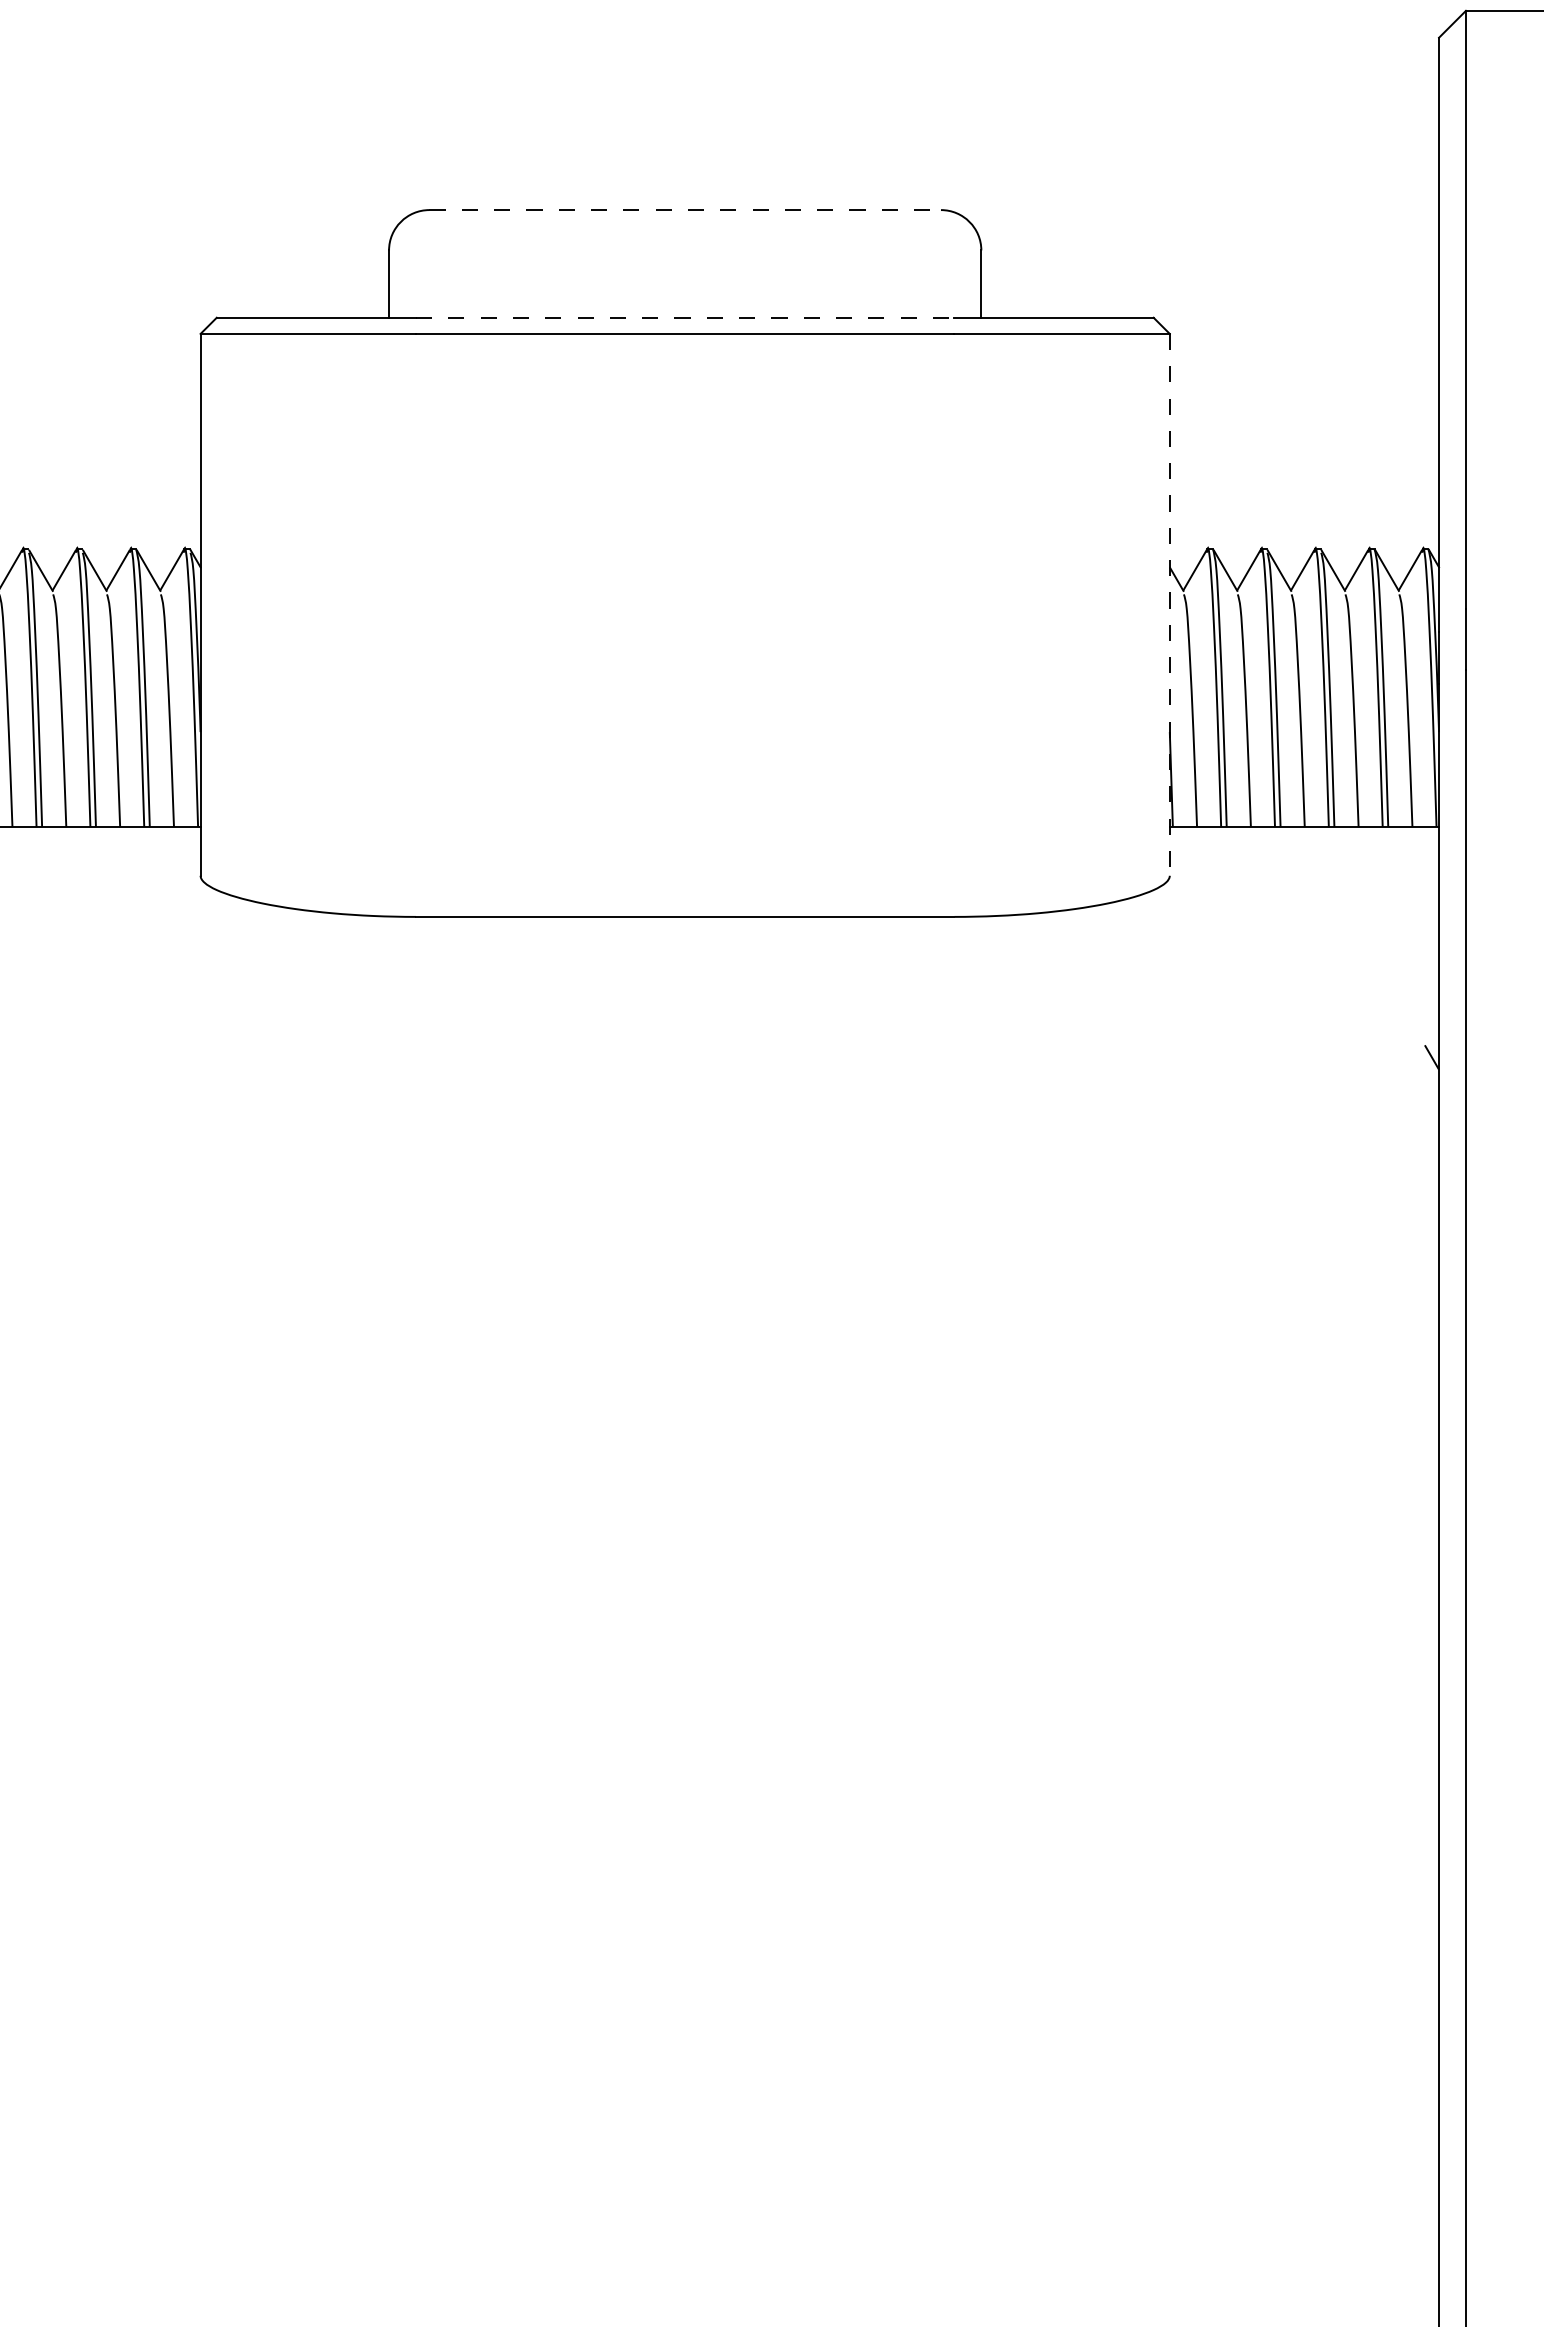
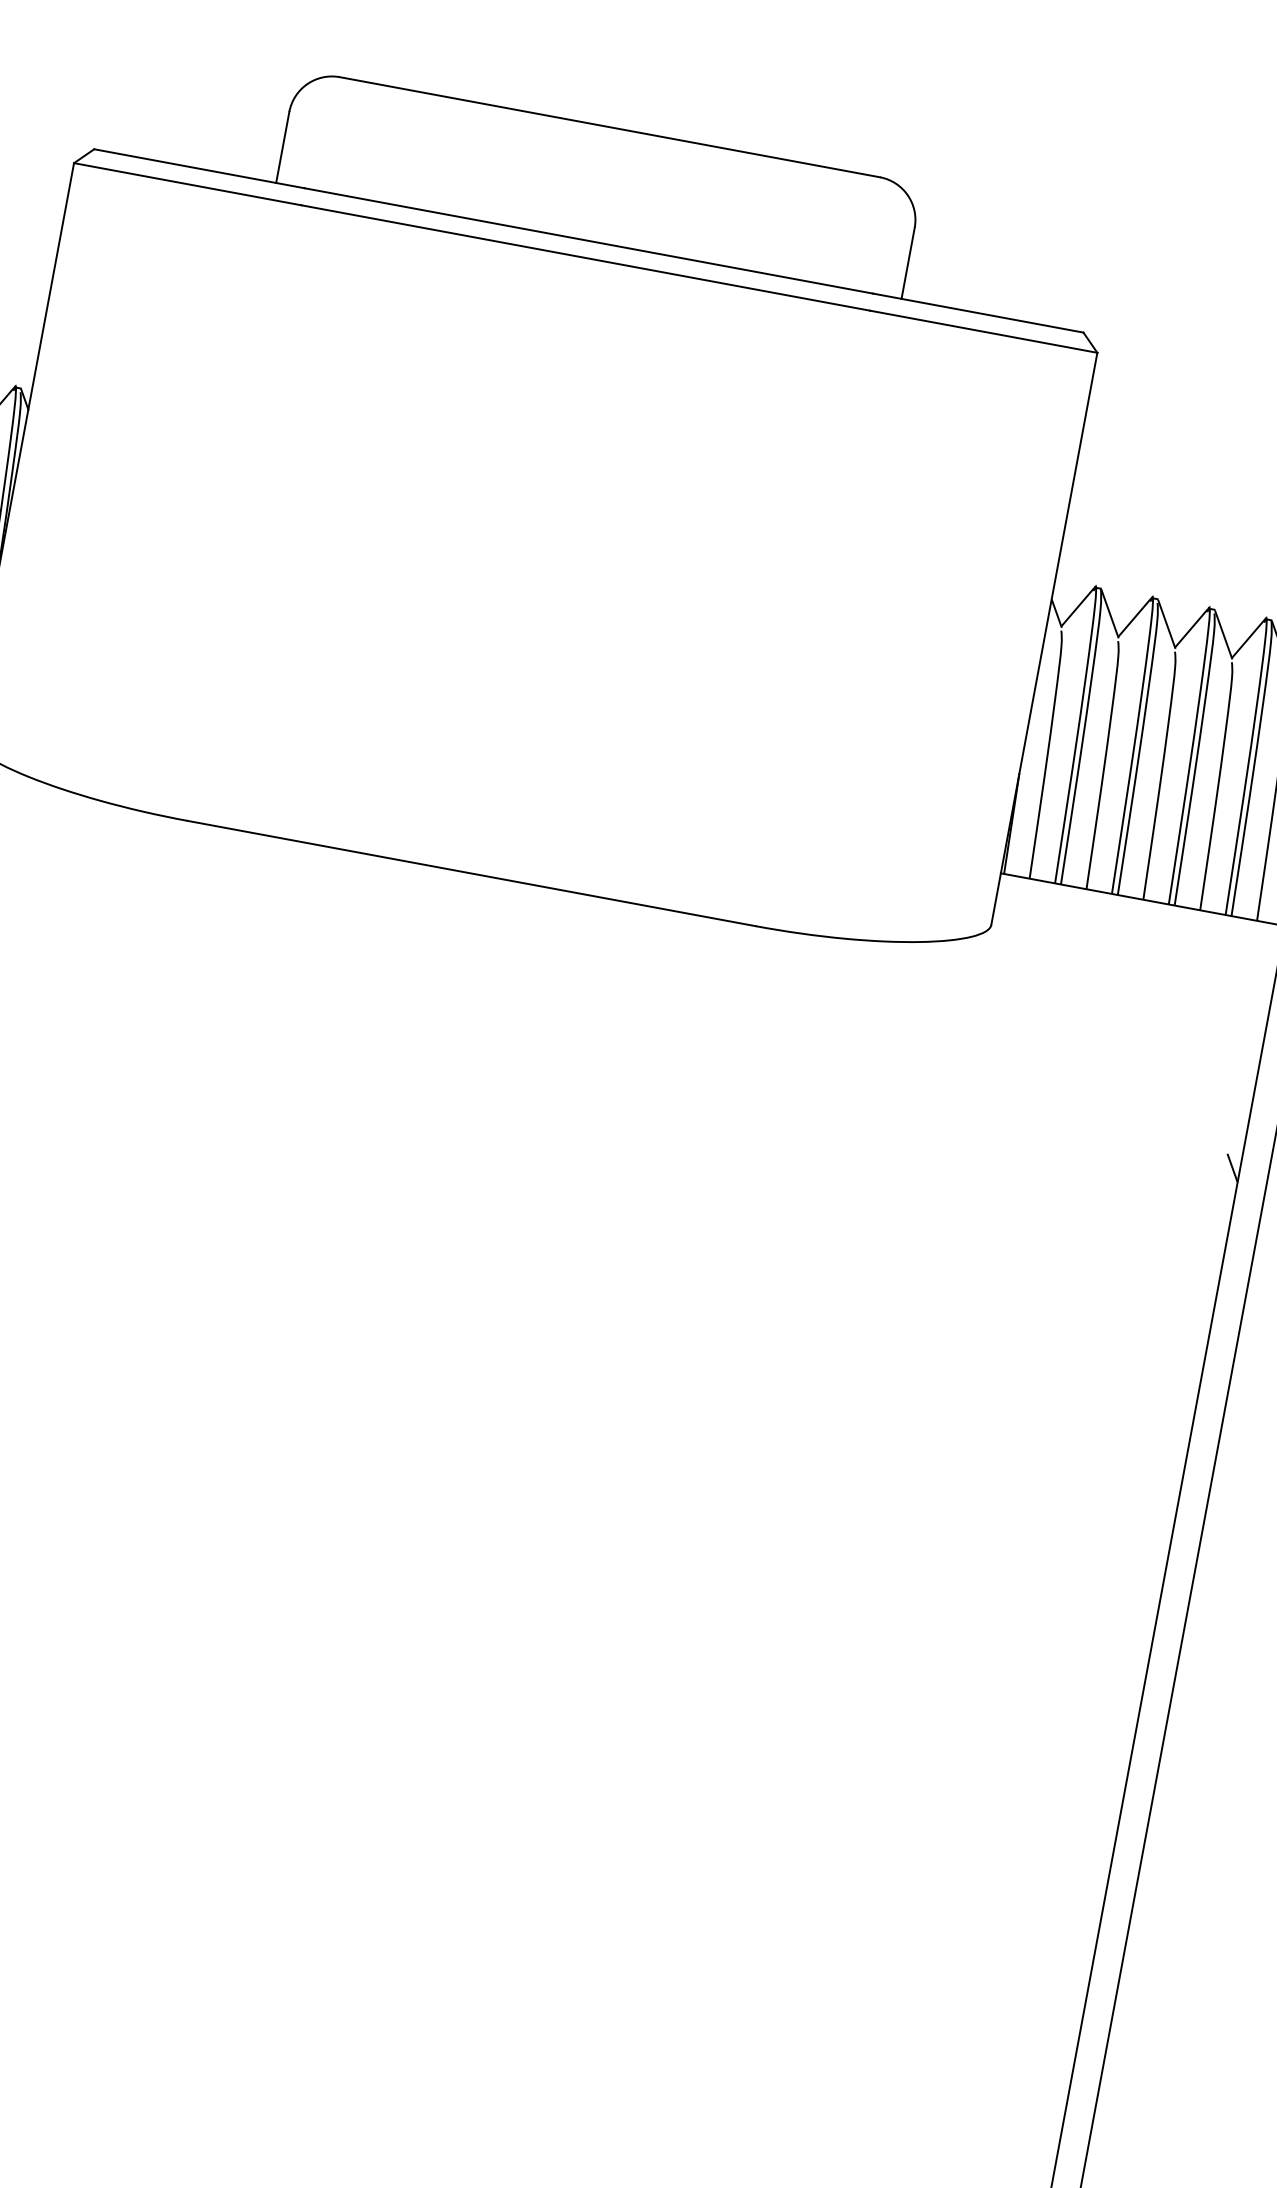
line: (685, 210) -> (610, 127), dashed -> solid
line: (685, 317) -> (589, 240), dashed -> solid
line: (1169, 604) -> (1044, 638), dashed -> solid

